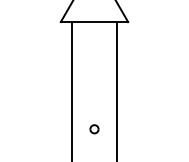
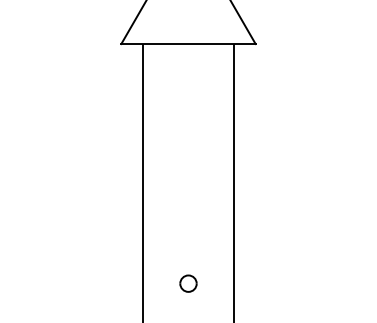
part: (94, 129) -> (188, 284), moved

